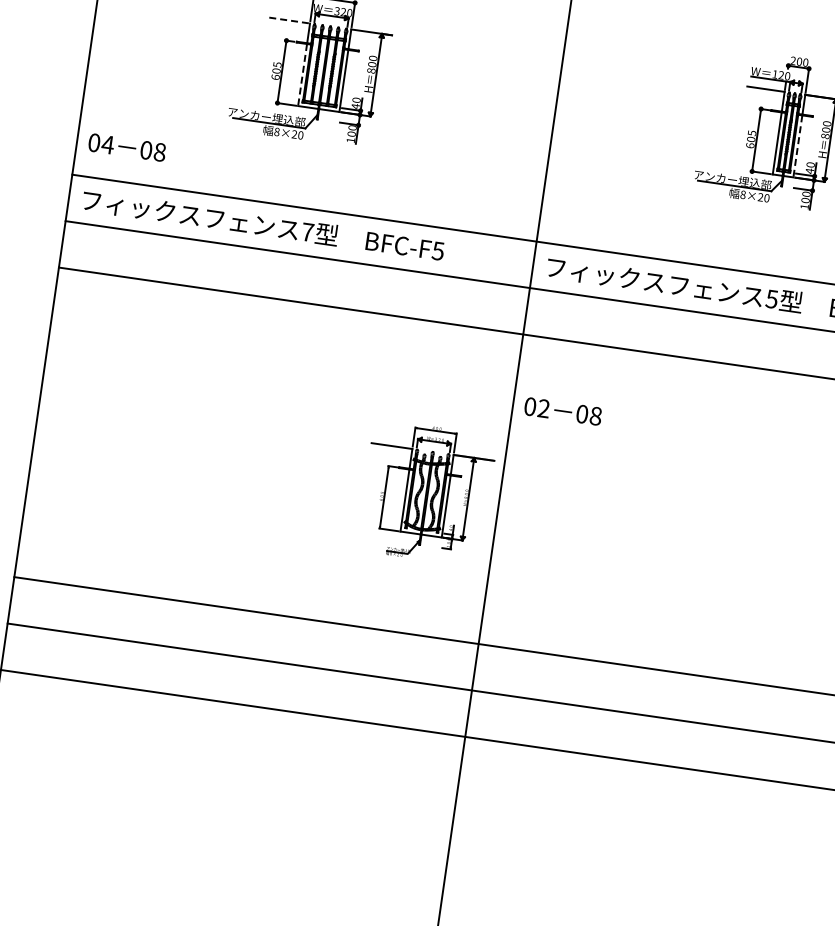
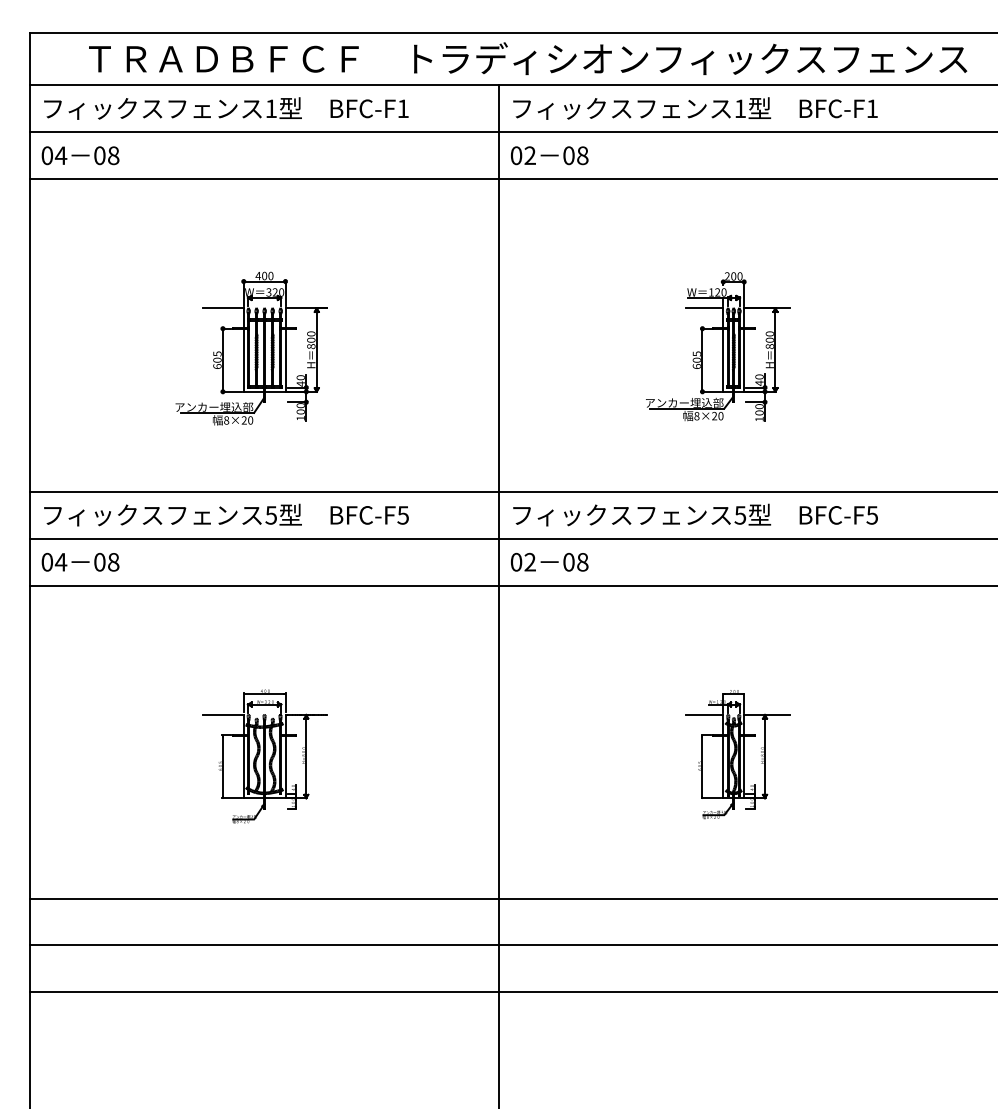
line: (289, 20) -> (223, 308), dashed -> solid
line: (302, 75) -> (243, 360), dashed -> solid
line: (798, 146) -> (744, 360), dashed -> solid
text: (127, 147) -> (80, 562), moved
text: (307, 232) -> (271, 515), 7 -> 5
text: (562, 411) -> (549, 562), moved
part: (426, 493) -> (264, 756), moved
part: (735, 535) -> (737, 754), added

